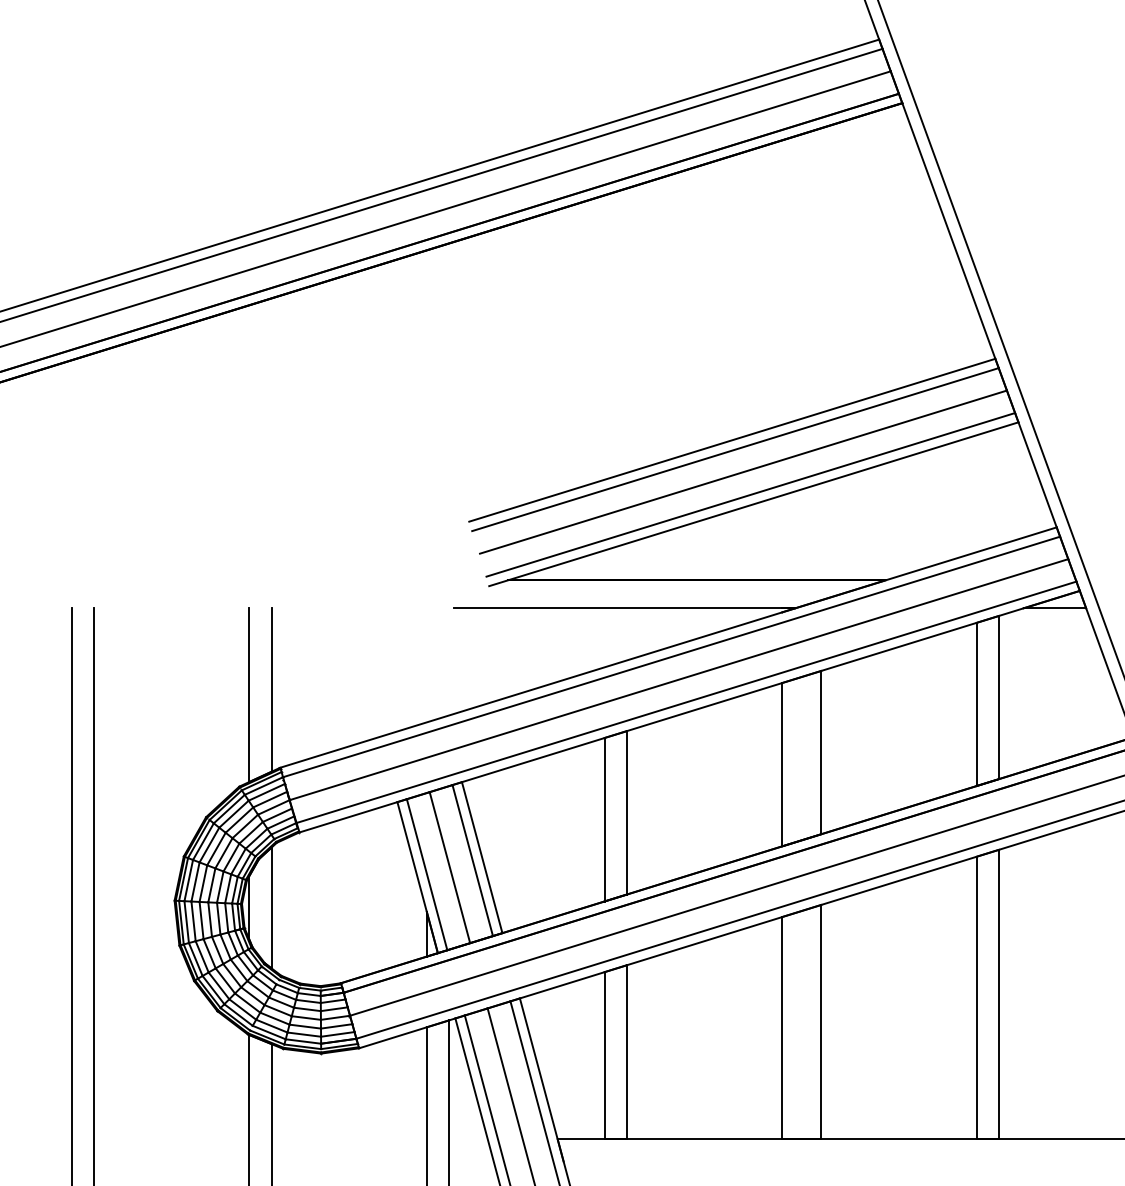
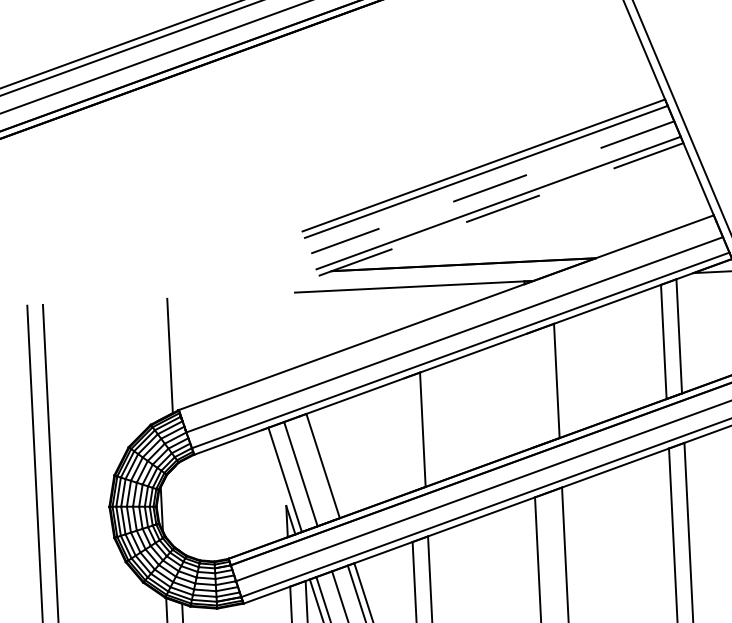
line: (743, 472) -> (492, 187), solid -> dashed
line: (754, 504) -> (501, 209), solid -> dashed
line: (671, 656) -> (448, 318), removed
line: (249, 695) -> (154, 360), removed
line: (782, 764) -> (530, 390), removed
line: (604, 819) -> (407, 435), removed
line: (472, 860) -> (316, 468), removed
line: (417, 877) -> (278, 482), removed
line: (271, 907) -> (177, 508), removed

